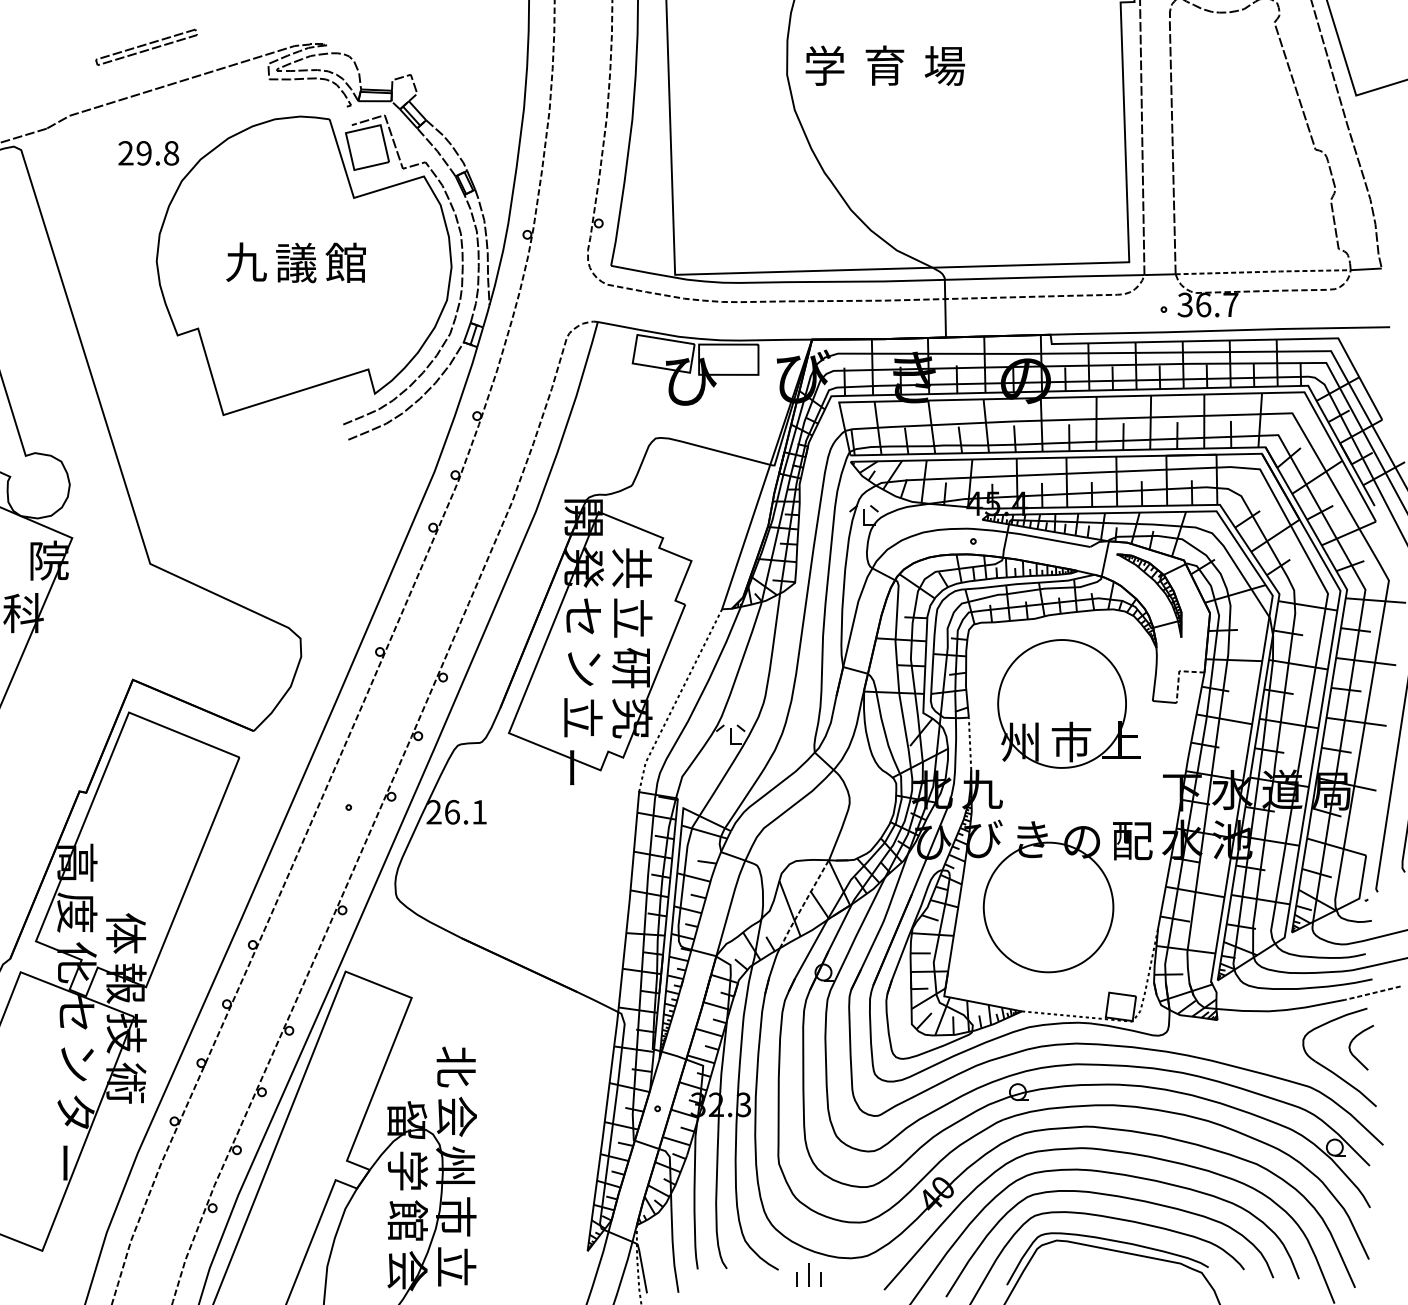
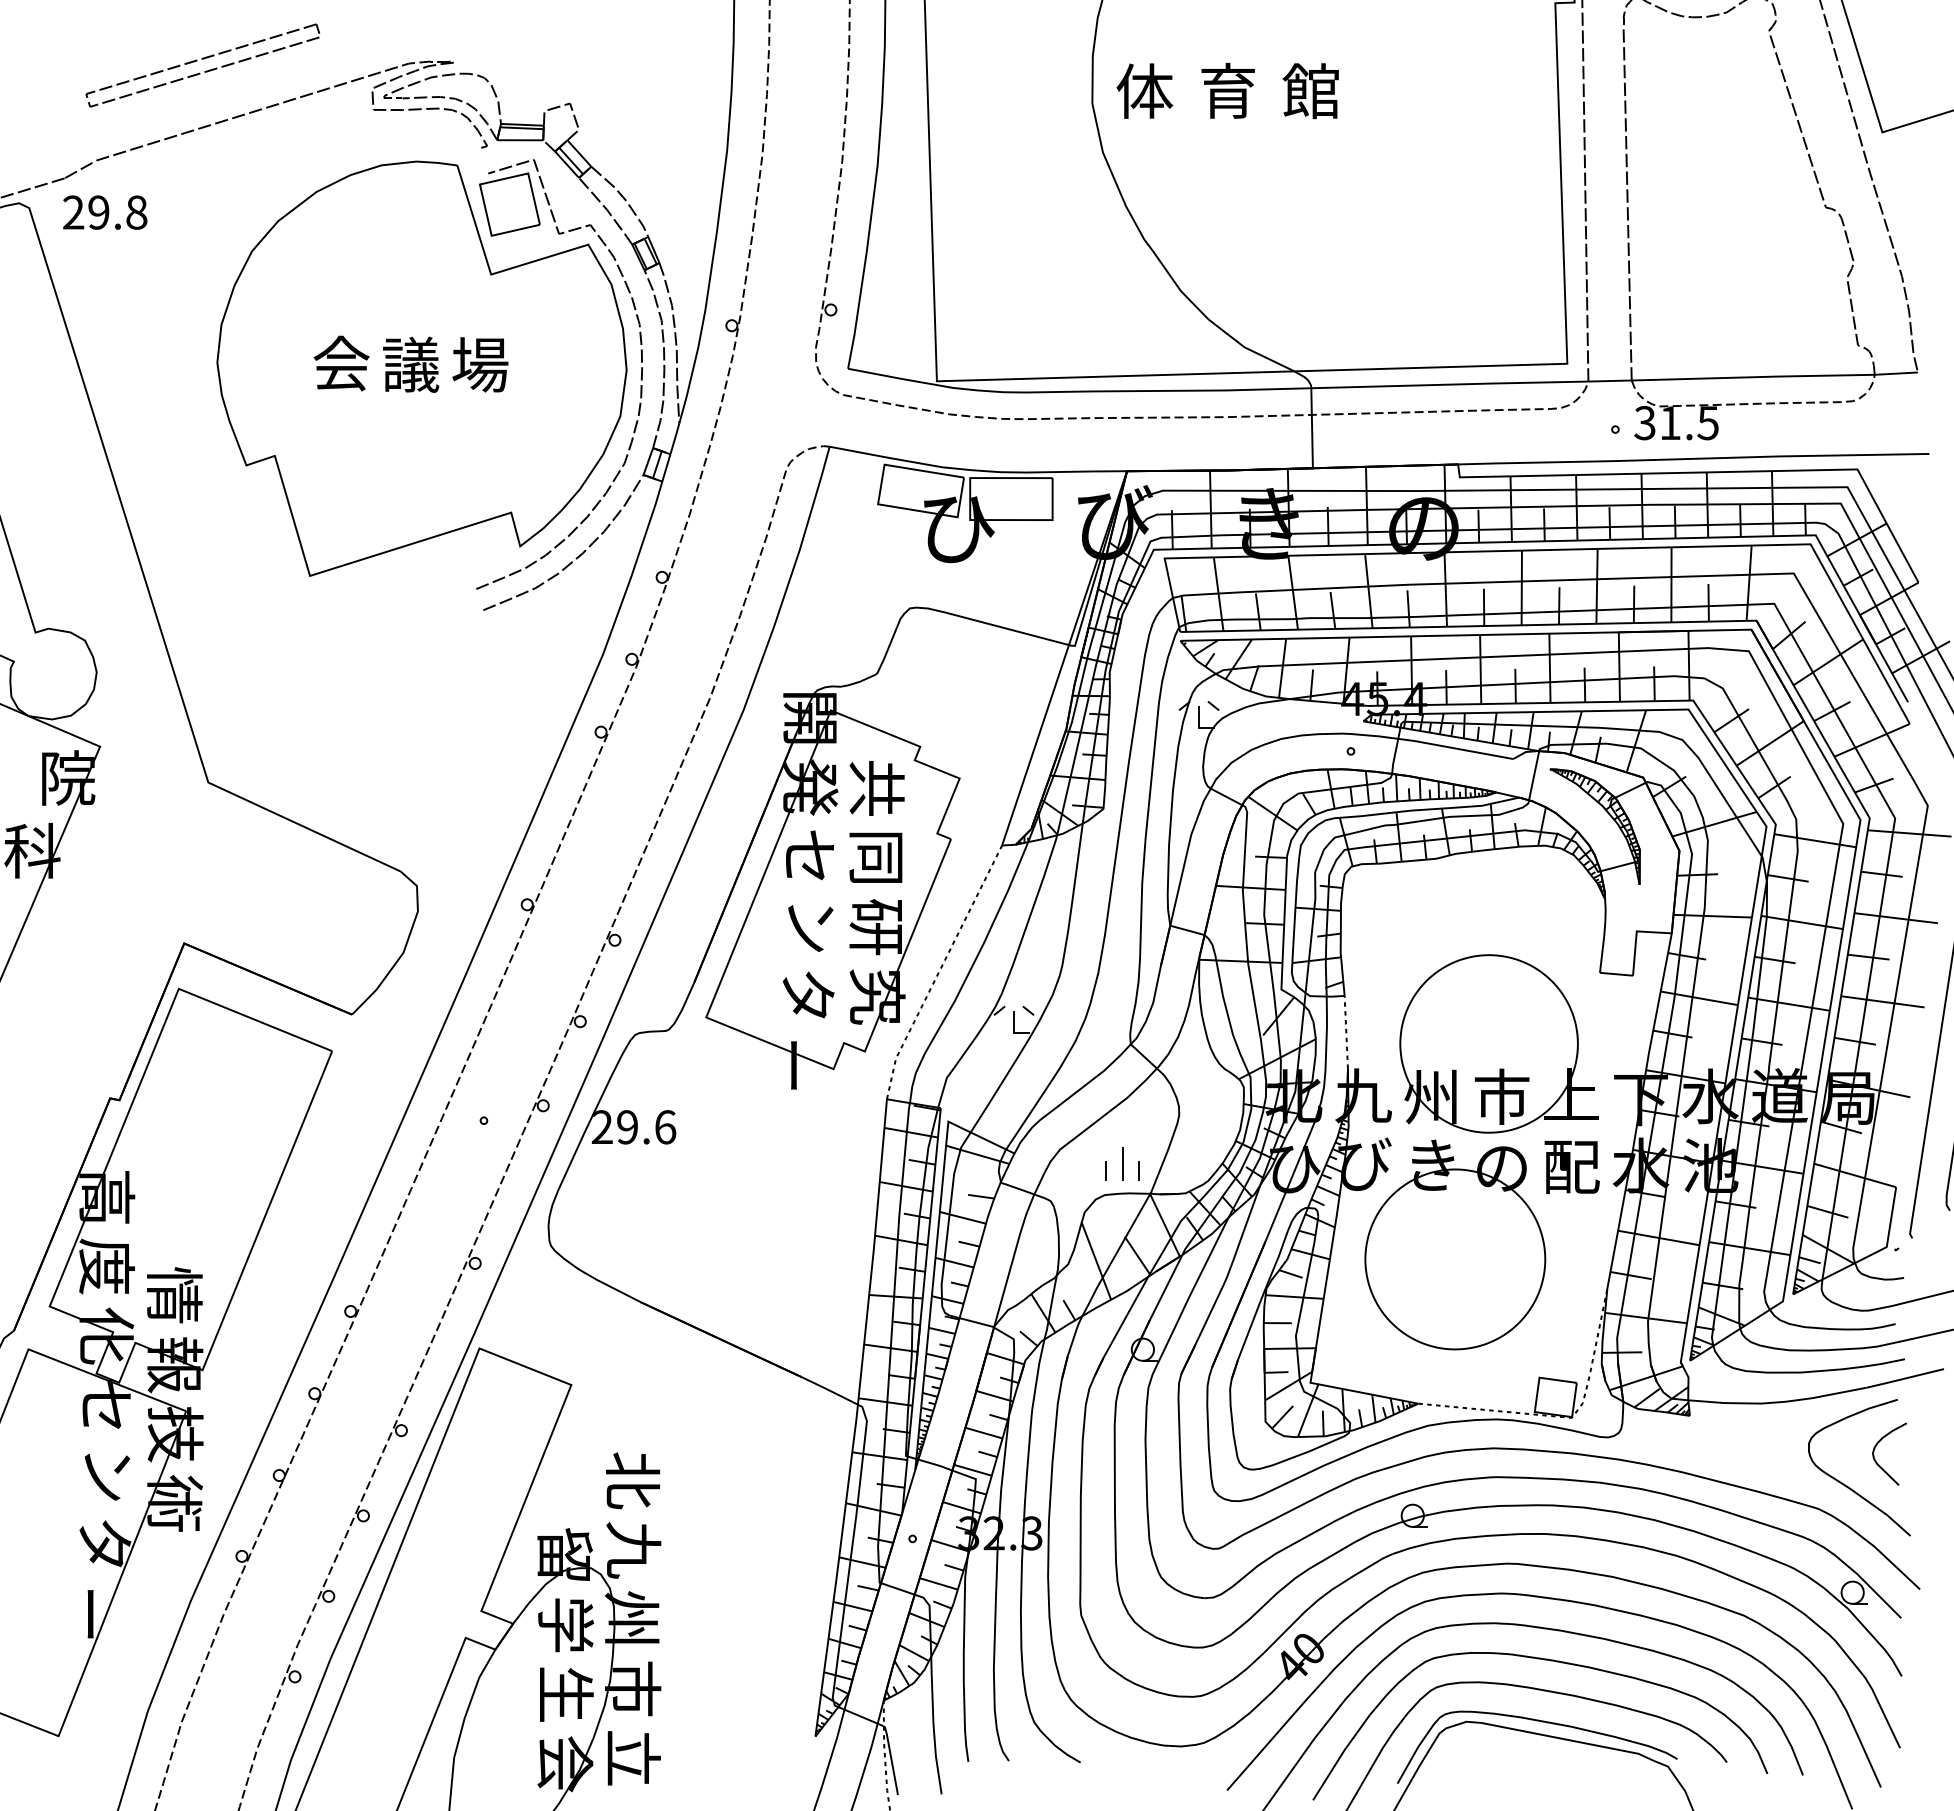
part: (146, 47) -> (202, 65), size x1.67
text: (824, 65) -> (1144, 90), 学 -> 体
text: (944, 66) -> (1310, 91), 場 -> 館
text: (148, 153) -> (105, 212), moved
text: (246, 262) -> (341, 363), 九 -> 会
text: (345, 262) -> (479, 364), 館 -> 場
line: (1264, 272) -> (1754, 377), dashed -> solid
text: (1217, 304) -> (1689, 422), 36.7 -> 31.5
text: (632, 617) -> (877, 857), 立 -> 同
line: (1179, 674) -> (1636, 935), dashed -> solid
part: (1068, 703) -> (1498, 1043), moved
text: (583, 717) -> (809, 995), 立 -> タ
text: (465, 812) -> (646, 1127), 26.1 -> 29.6
line: (803, 905) -> (1115, 1256), dashed -> solid
text: (125, 933) -> (174, 1295), 体 -> 情
line: (1372, 993) -> (1904, 1378), dashed -> solid
text: (456, 1117) -> (633, 1550), 会 -> 九
text: (407, 1220) -> (565, 1693), 館 -> 生
part: (808, 1274) -> (1122, 1163), moved

